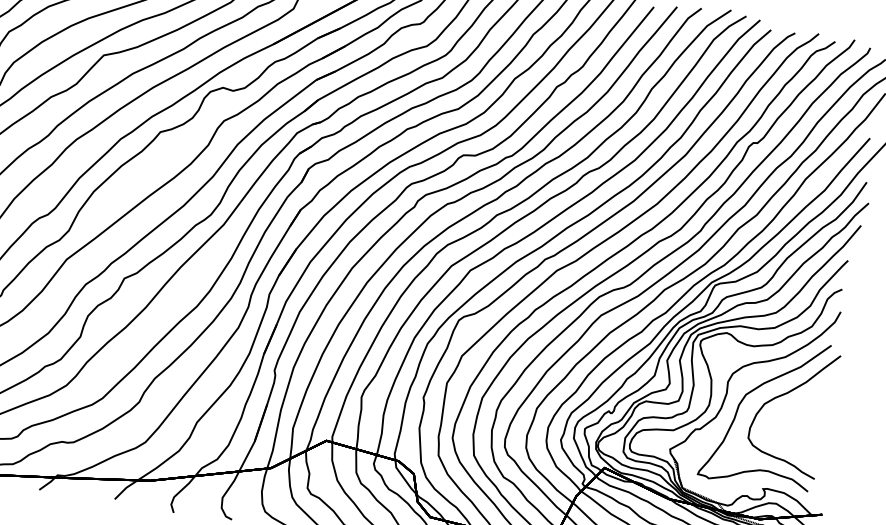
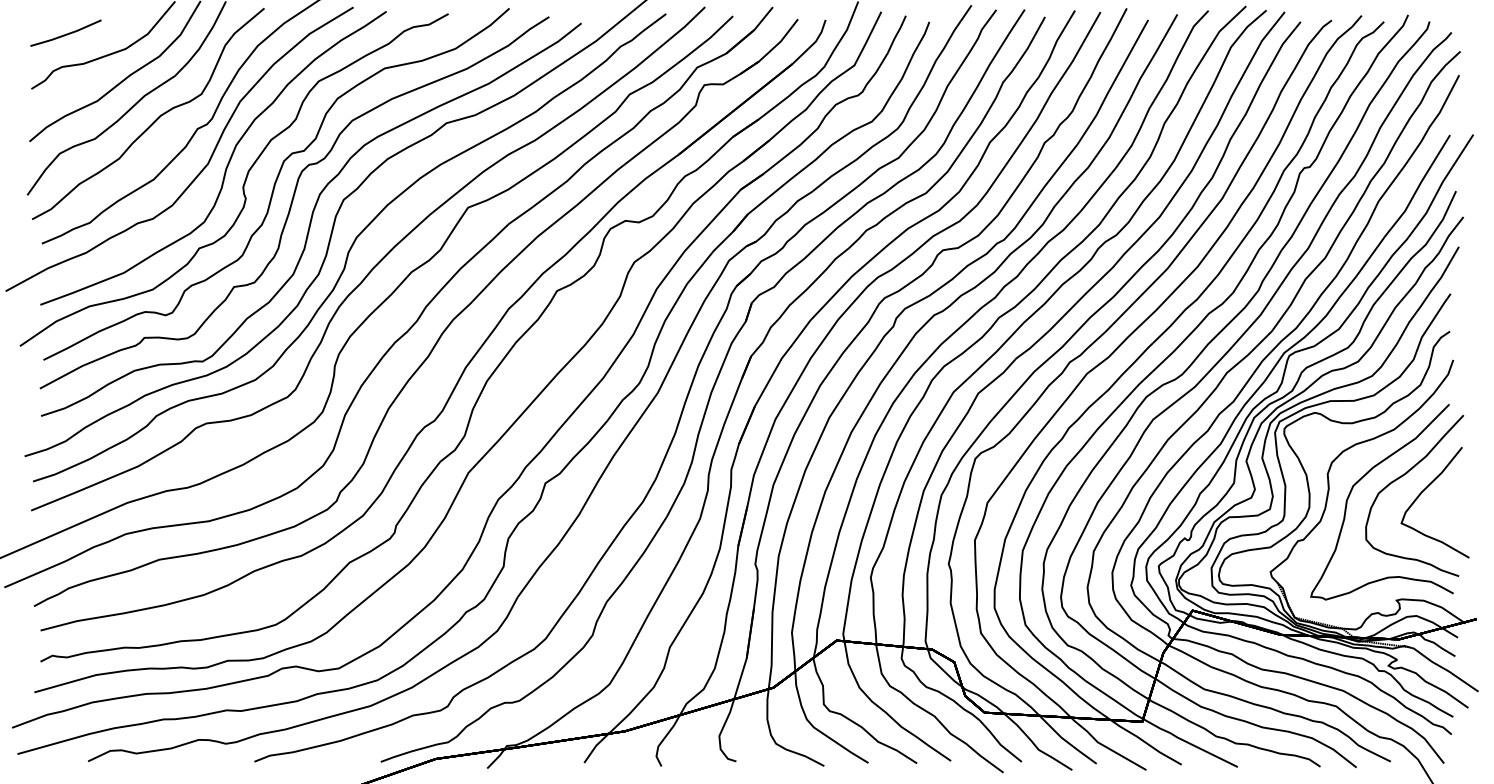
curve: (800, 408) -> (1425, 490), added

